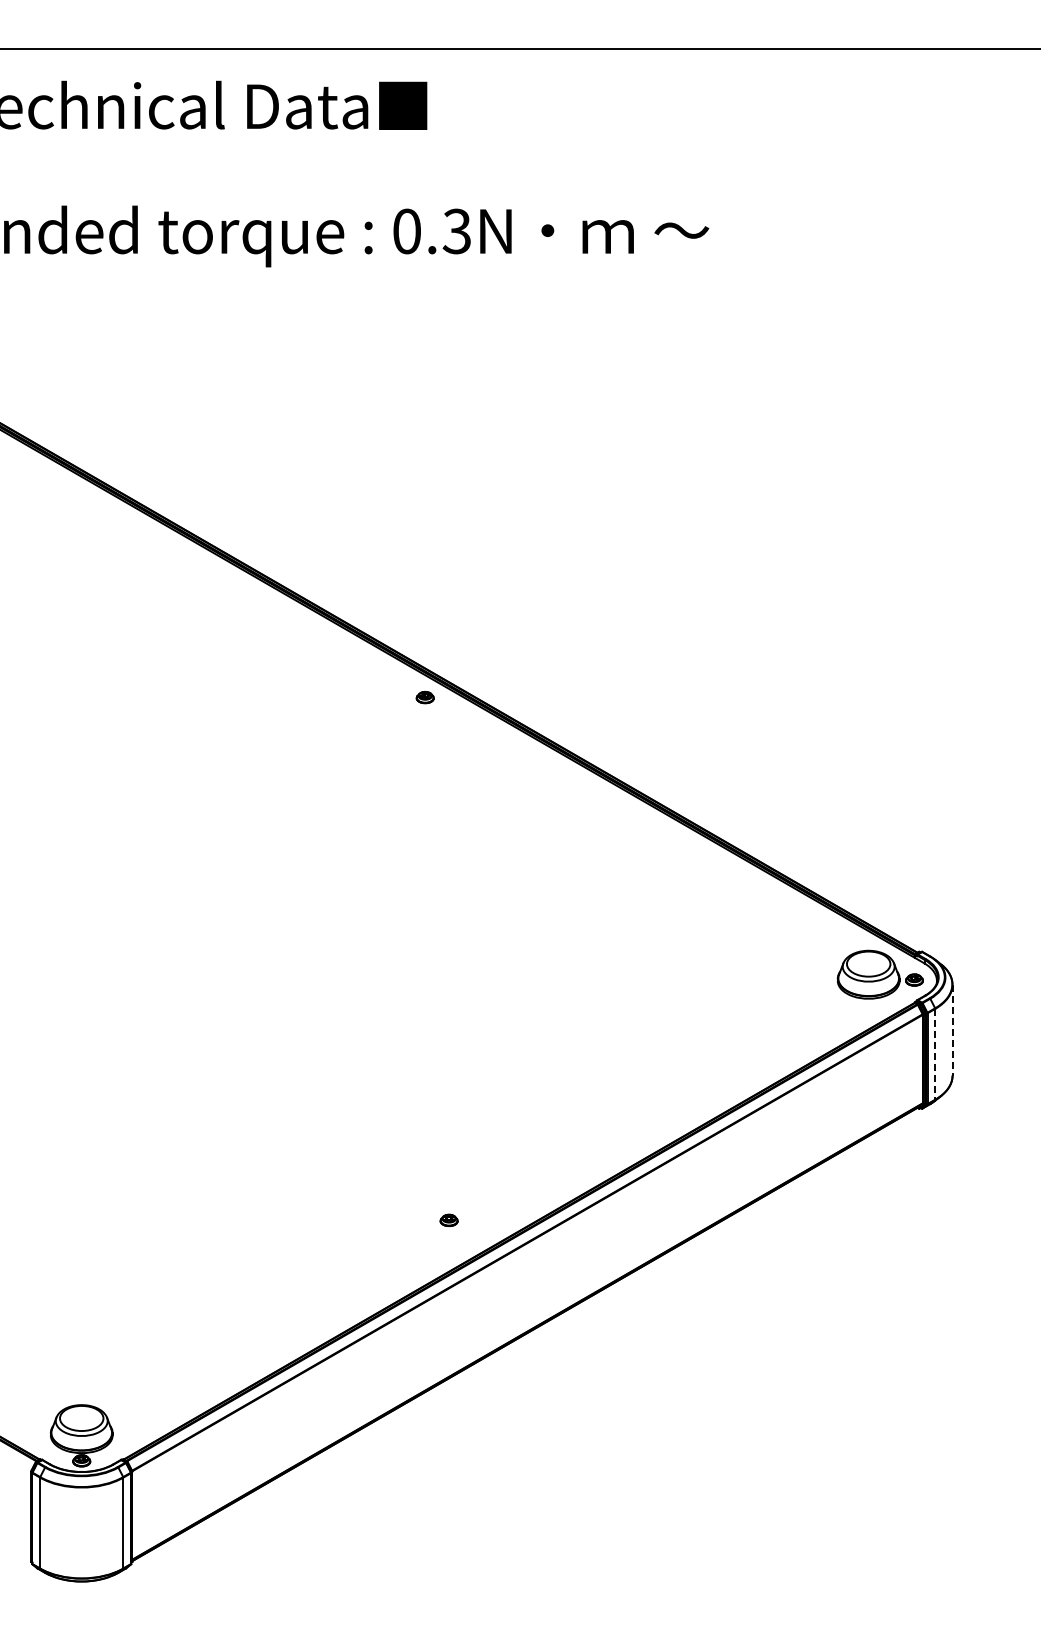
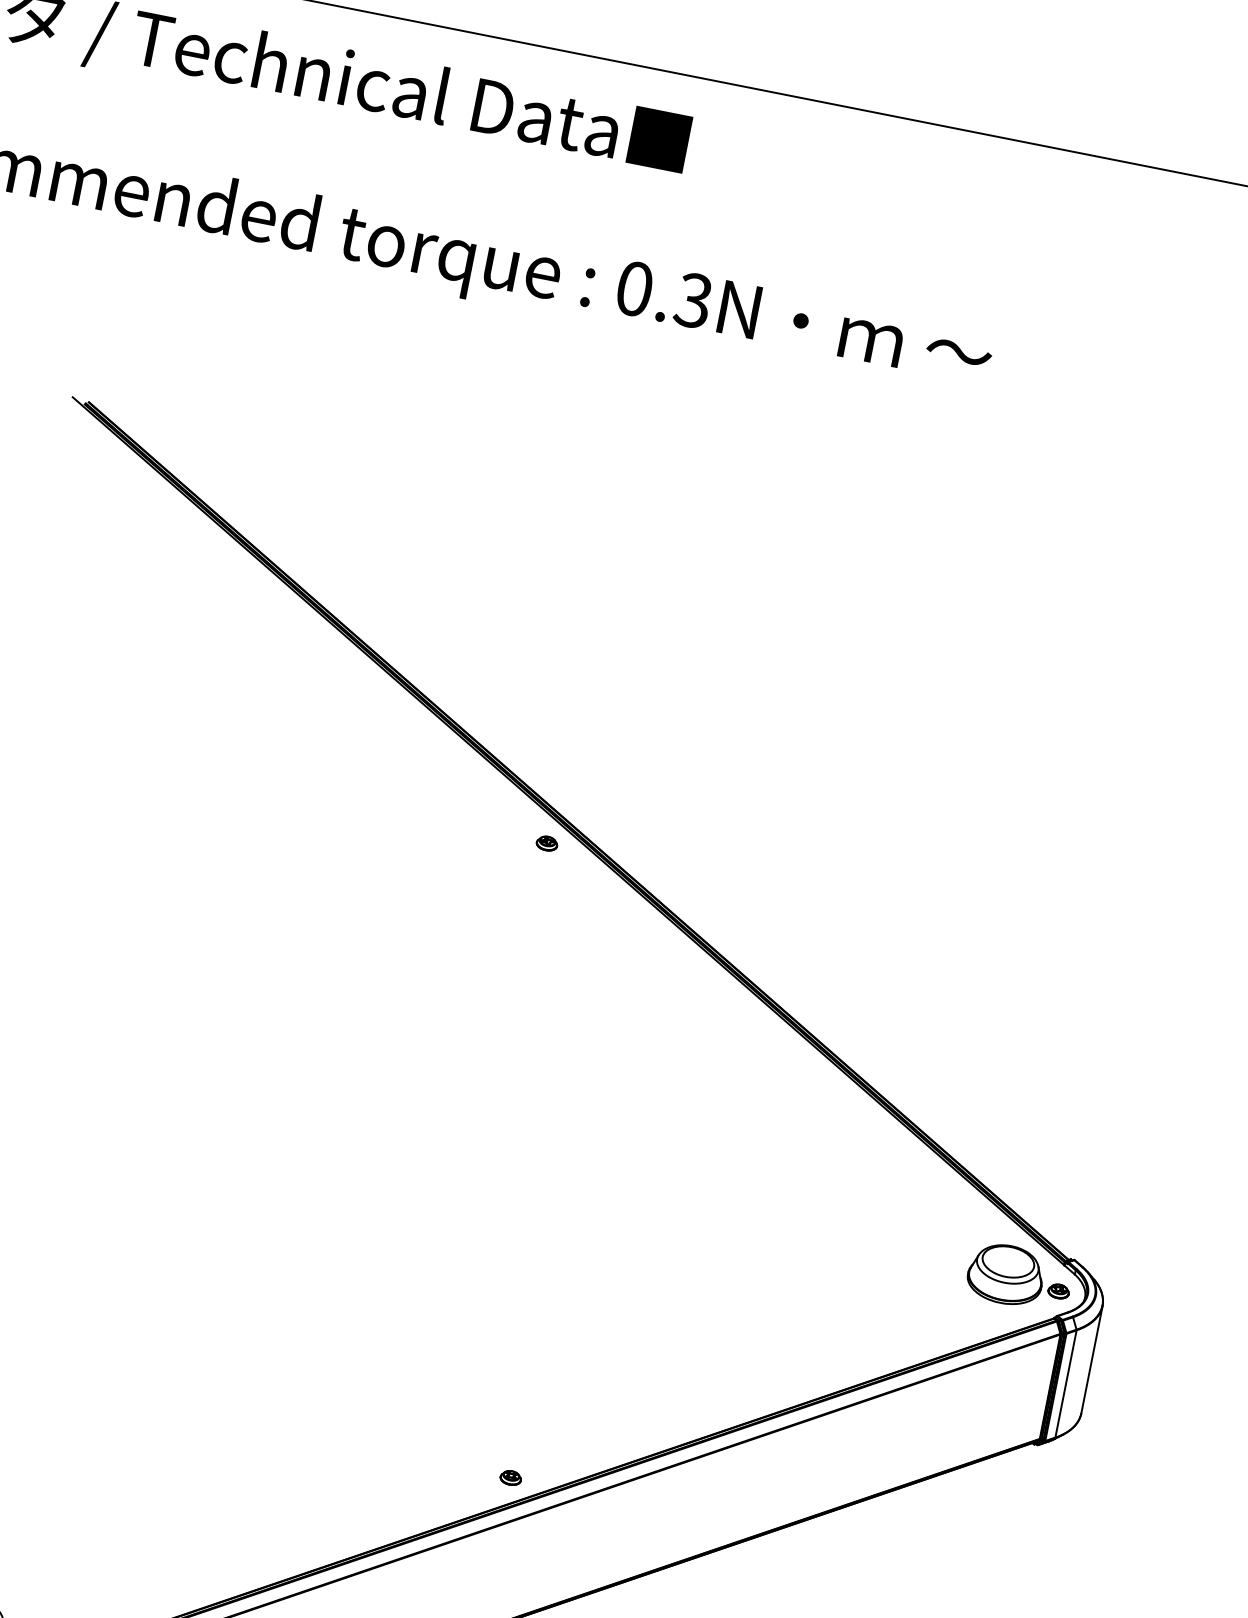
line: (952, 1030) -> (1091, 1359), dashed -> solid
line: (935, 1054) -> (1066, 1384), dashed -> solid
part: (448, 1219) -> (510, 1476), moved

